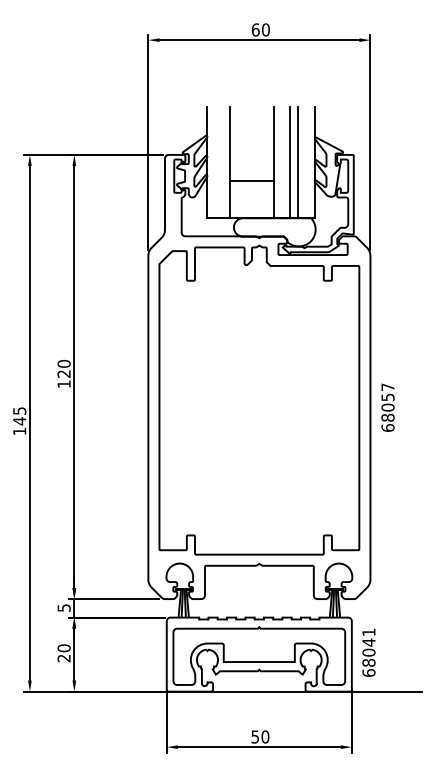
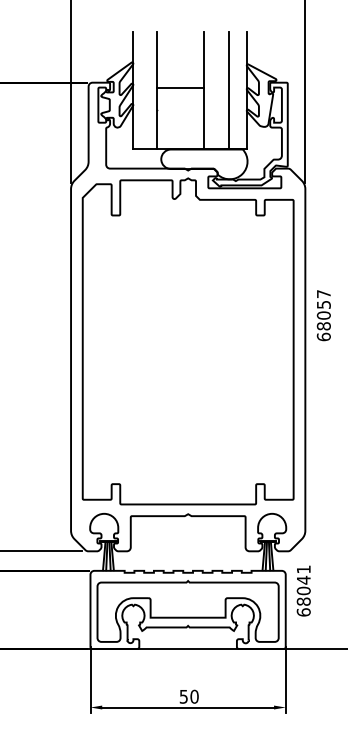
line: (289, 161) -> (219, 89), removed
line: (251, 180) -> (179, 87), moved
text: (387, 407) -> (323, 315), moved
text: (368, 652) -> (303, 590), moved

